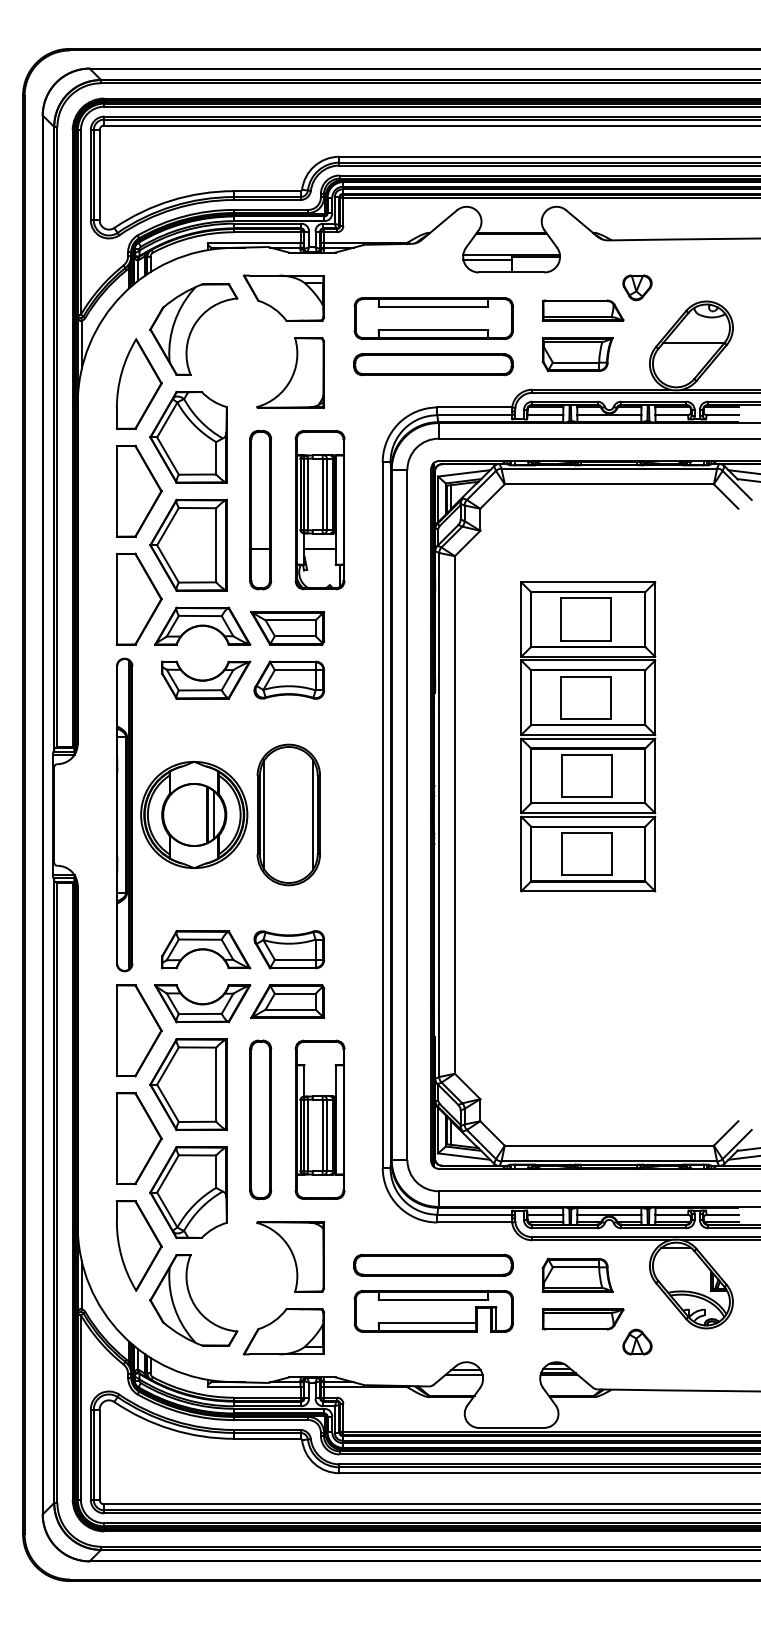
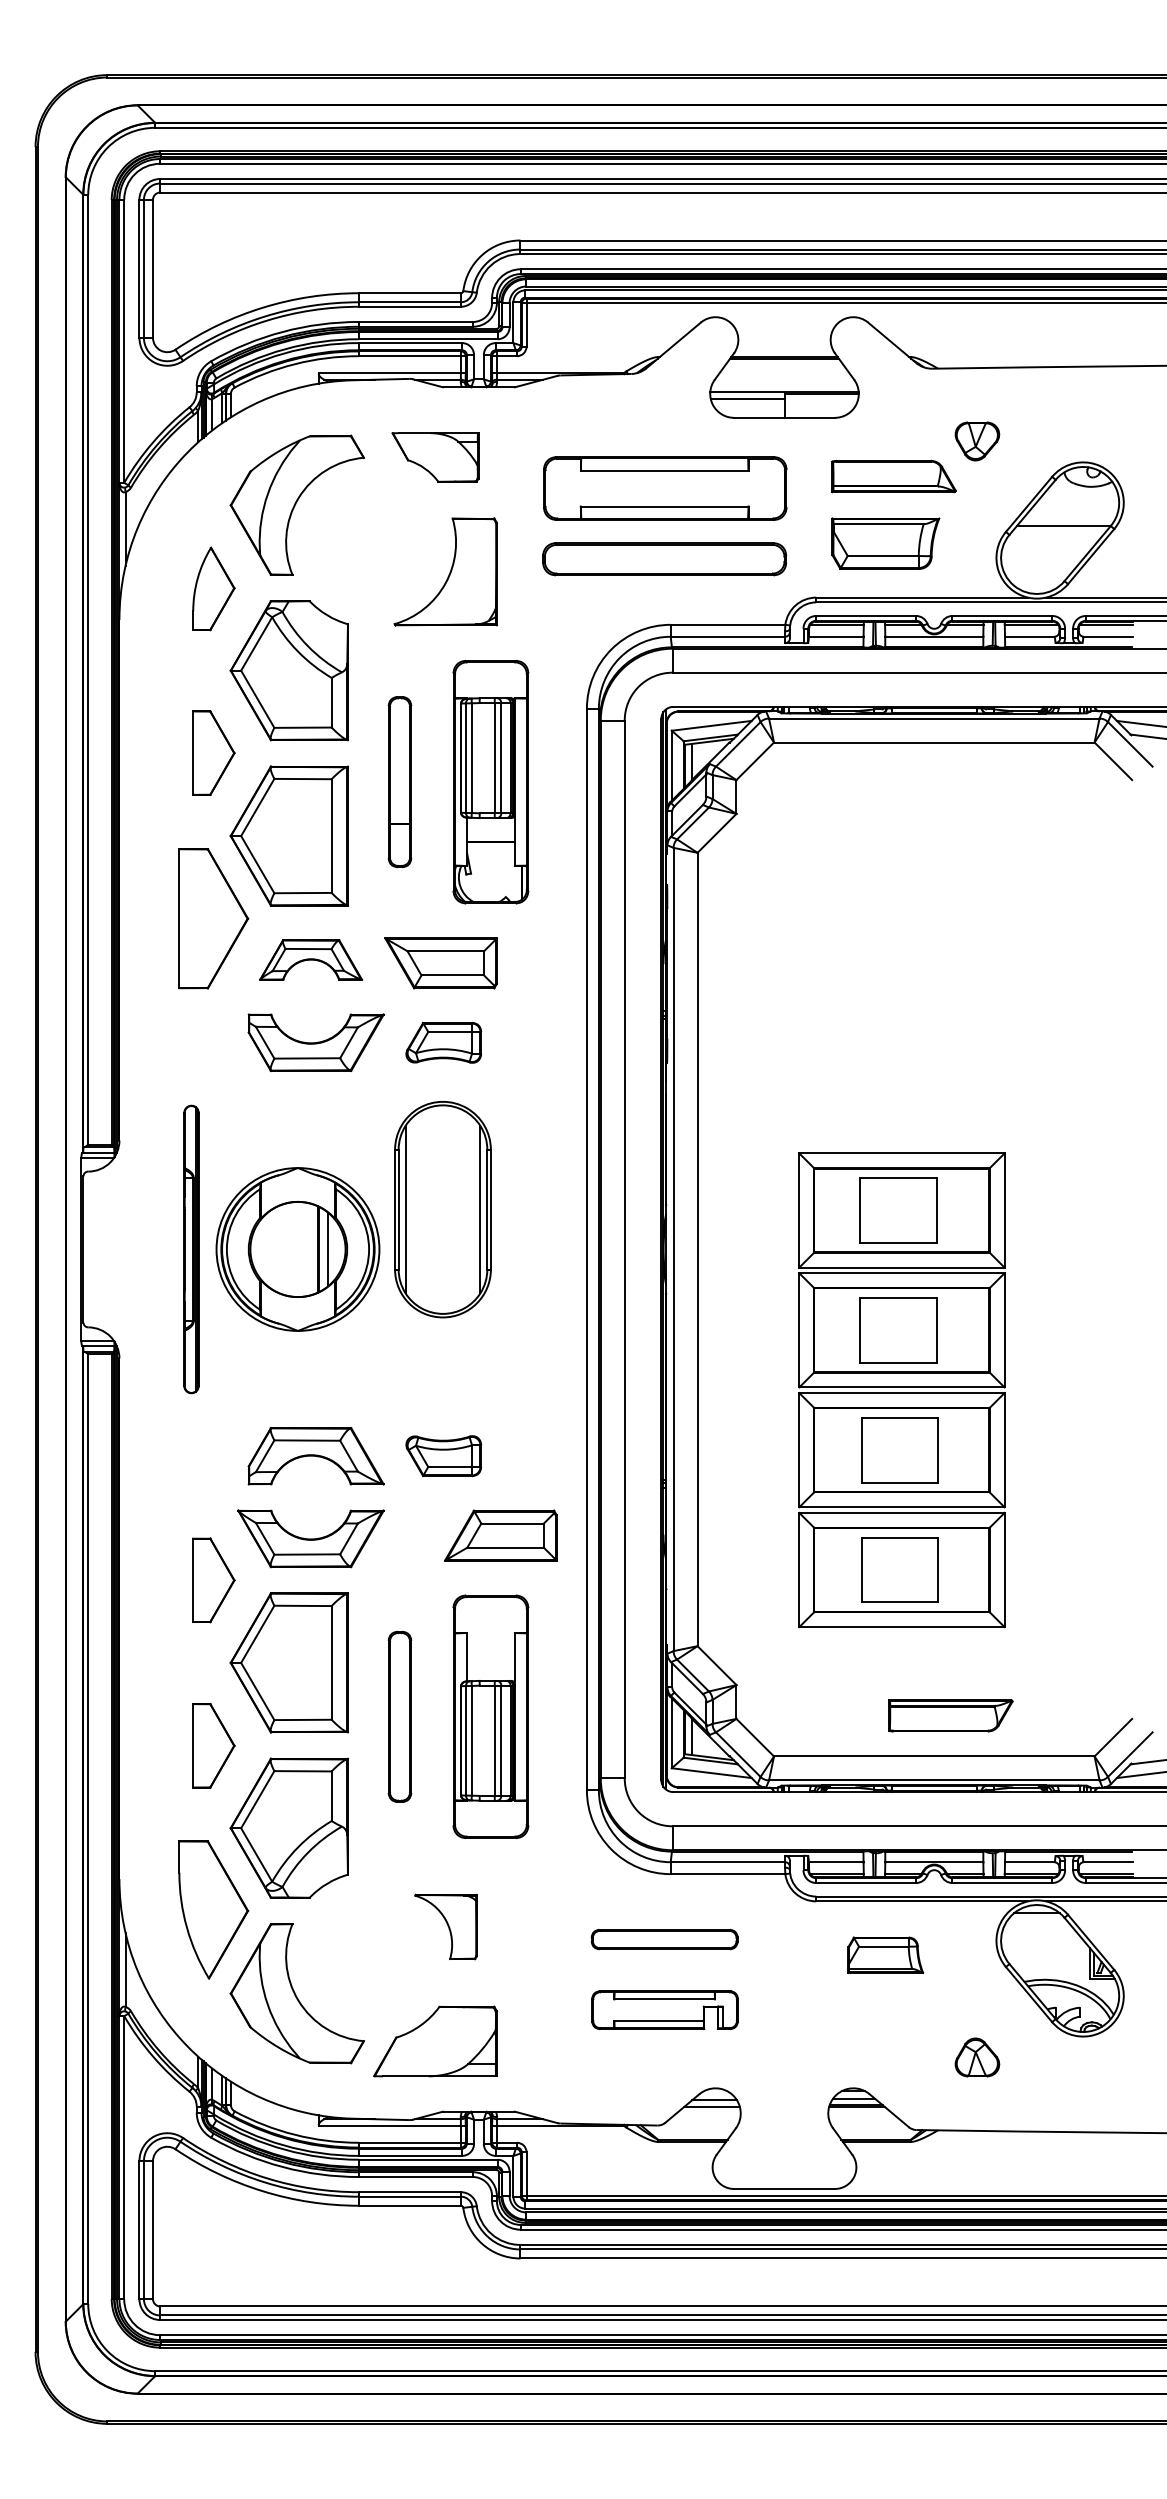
part: (283, 298) -> (434, 457), size x0.7
part: (139, 383) -> (214, 588), size x0.6
part: (139, 490) -> (214, 752), size x0.6
part: (260, 509) -> (399, 781), size x0.7
part: (202, 625) -> (310, 959), size x0.7
part: (289, 679) -> (444, 1041), size x0.7
part: (588, 736) -> (902, 1389), moved
part: (124, 814) -> (191, 1248), size x0.6
part: (288, 814) -> (442, 1208), moved
part: (289, 949) -> (444, 1455), size x0.7
part: (287, 1001) -> (500, 1535), moved
part: (139, 1030) -> (214, 1579), size x0.6
part: (260, 1119) -> (399, 1716), size x0.7
part: (139, 1138) -> (214, 1745), size x0.6
part: (290, 1256) -> (445, 1926), size x0.6
part: (433, 1264) -> (664, 1938), size x0.6
part: (577, 1275) -> (885, 1955), size x0.7
part: (433, 1310) -> (664, 2009), size x0.6
part: (582, 1319) -> (949, 1716), moved

